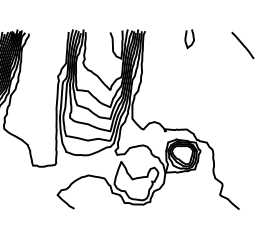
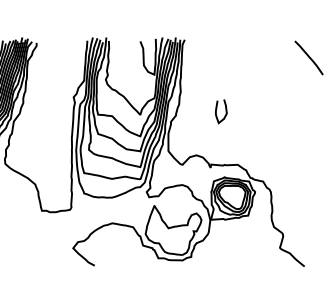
curve: (192, 38) -> (225, 111), moved

